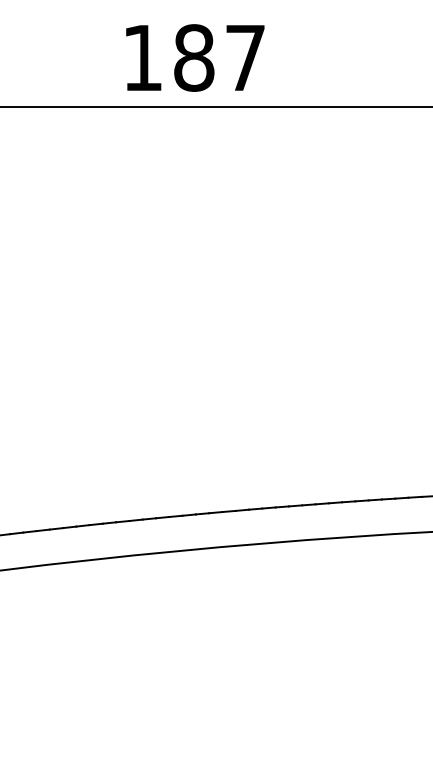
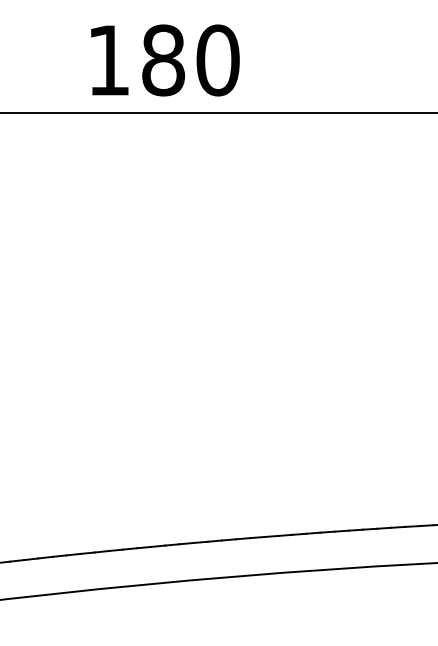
text: (245, 57) -> (218, 59), 187 -> 180

